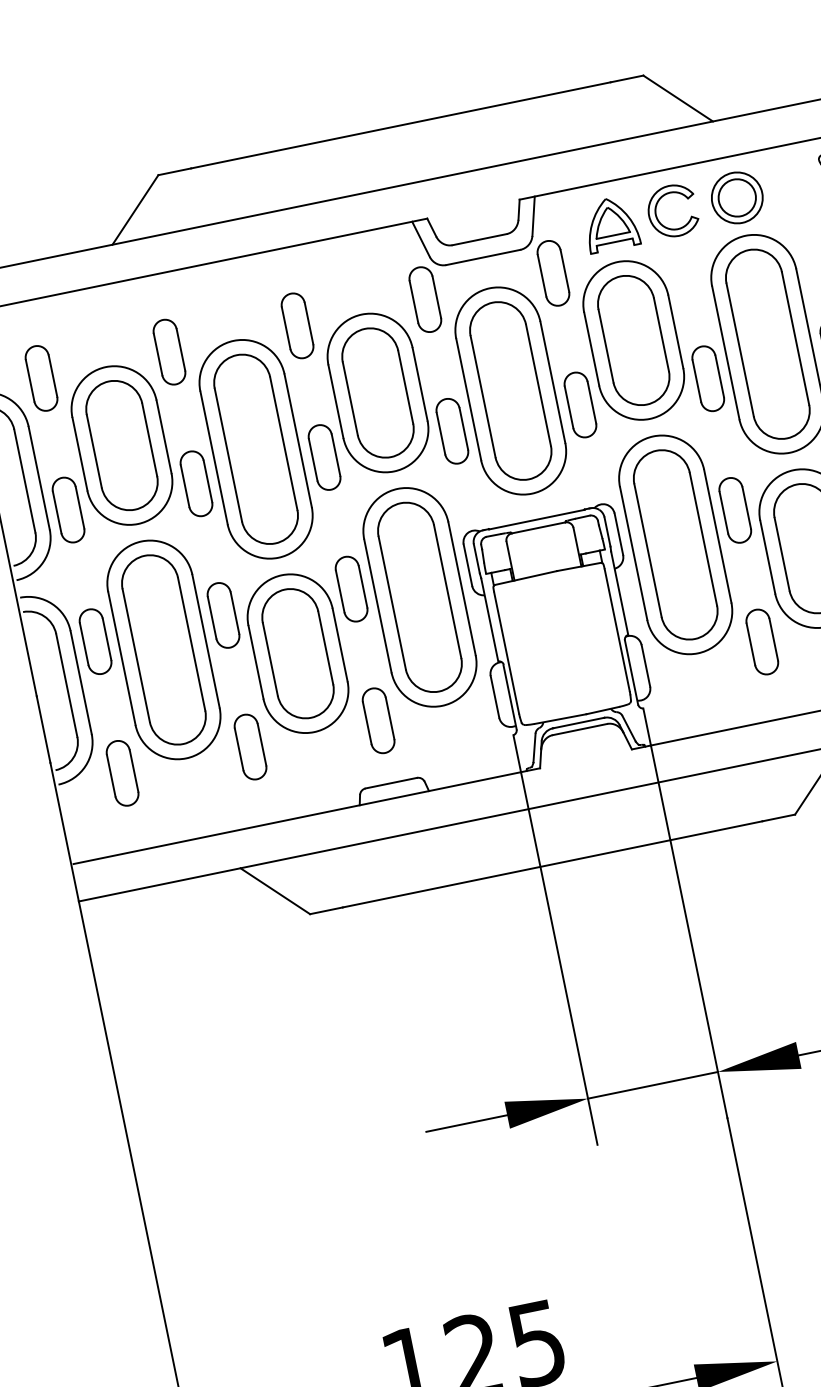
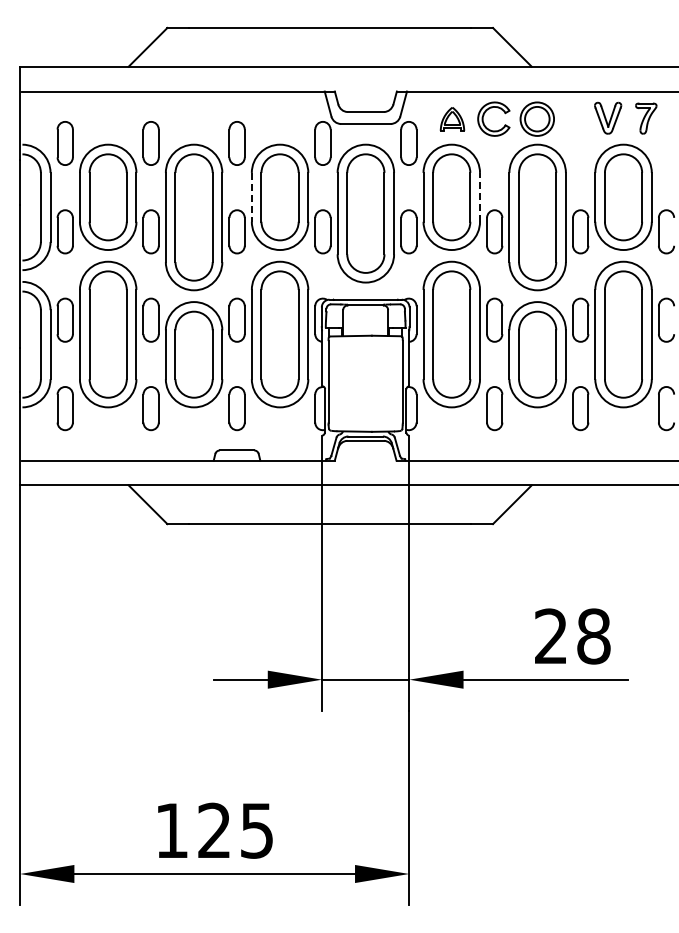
part: (611, 224) -> (452, 119), size x0.7
line: (676, 330) -> (480, 196), solid -> dashed
line: (335, 401) -> (251, 197), solid -> dashed

